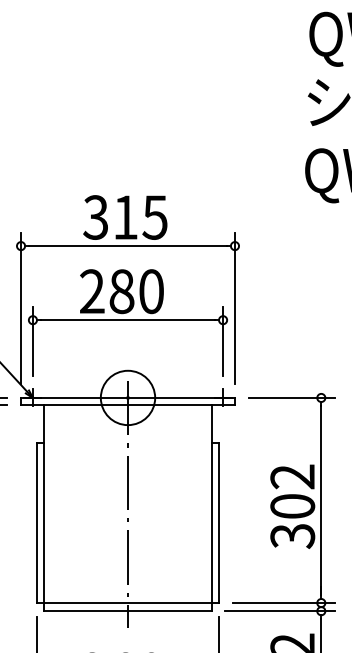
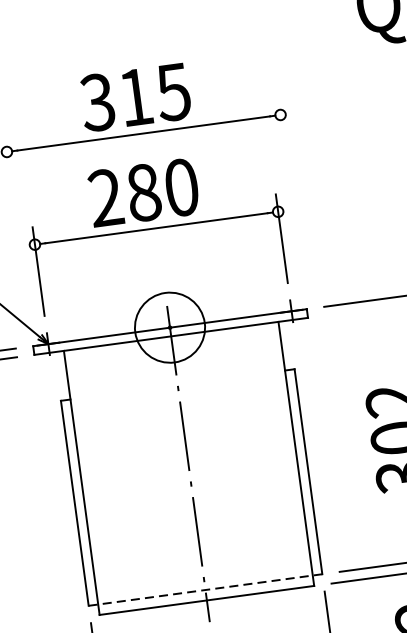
line: (21, 308) -> (18, 231), removed
line: (234, 308) -> (290, 194), removed
line: (128, 603) -> (206, 590), solid -> dashed

